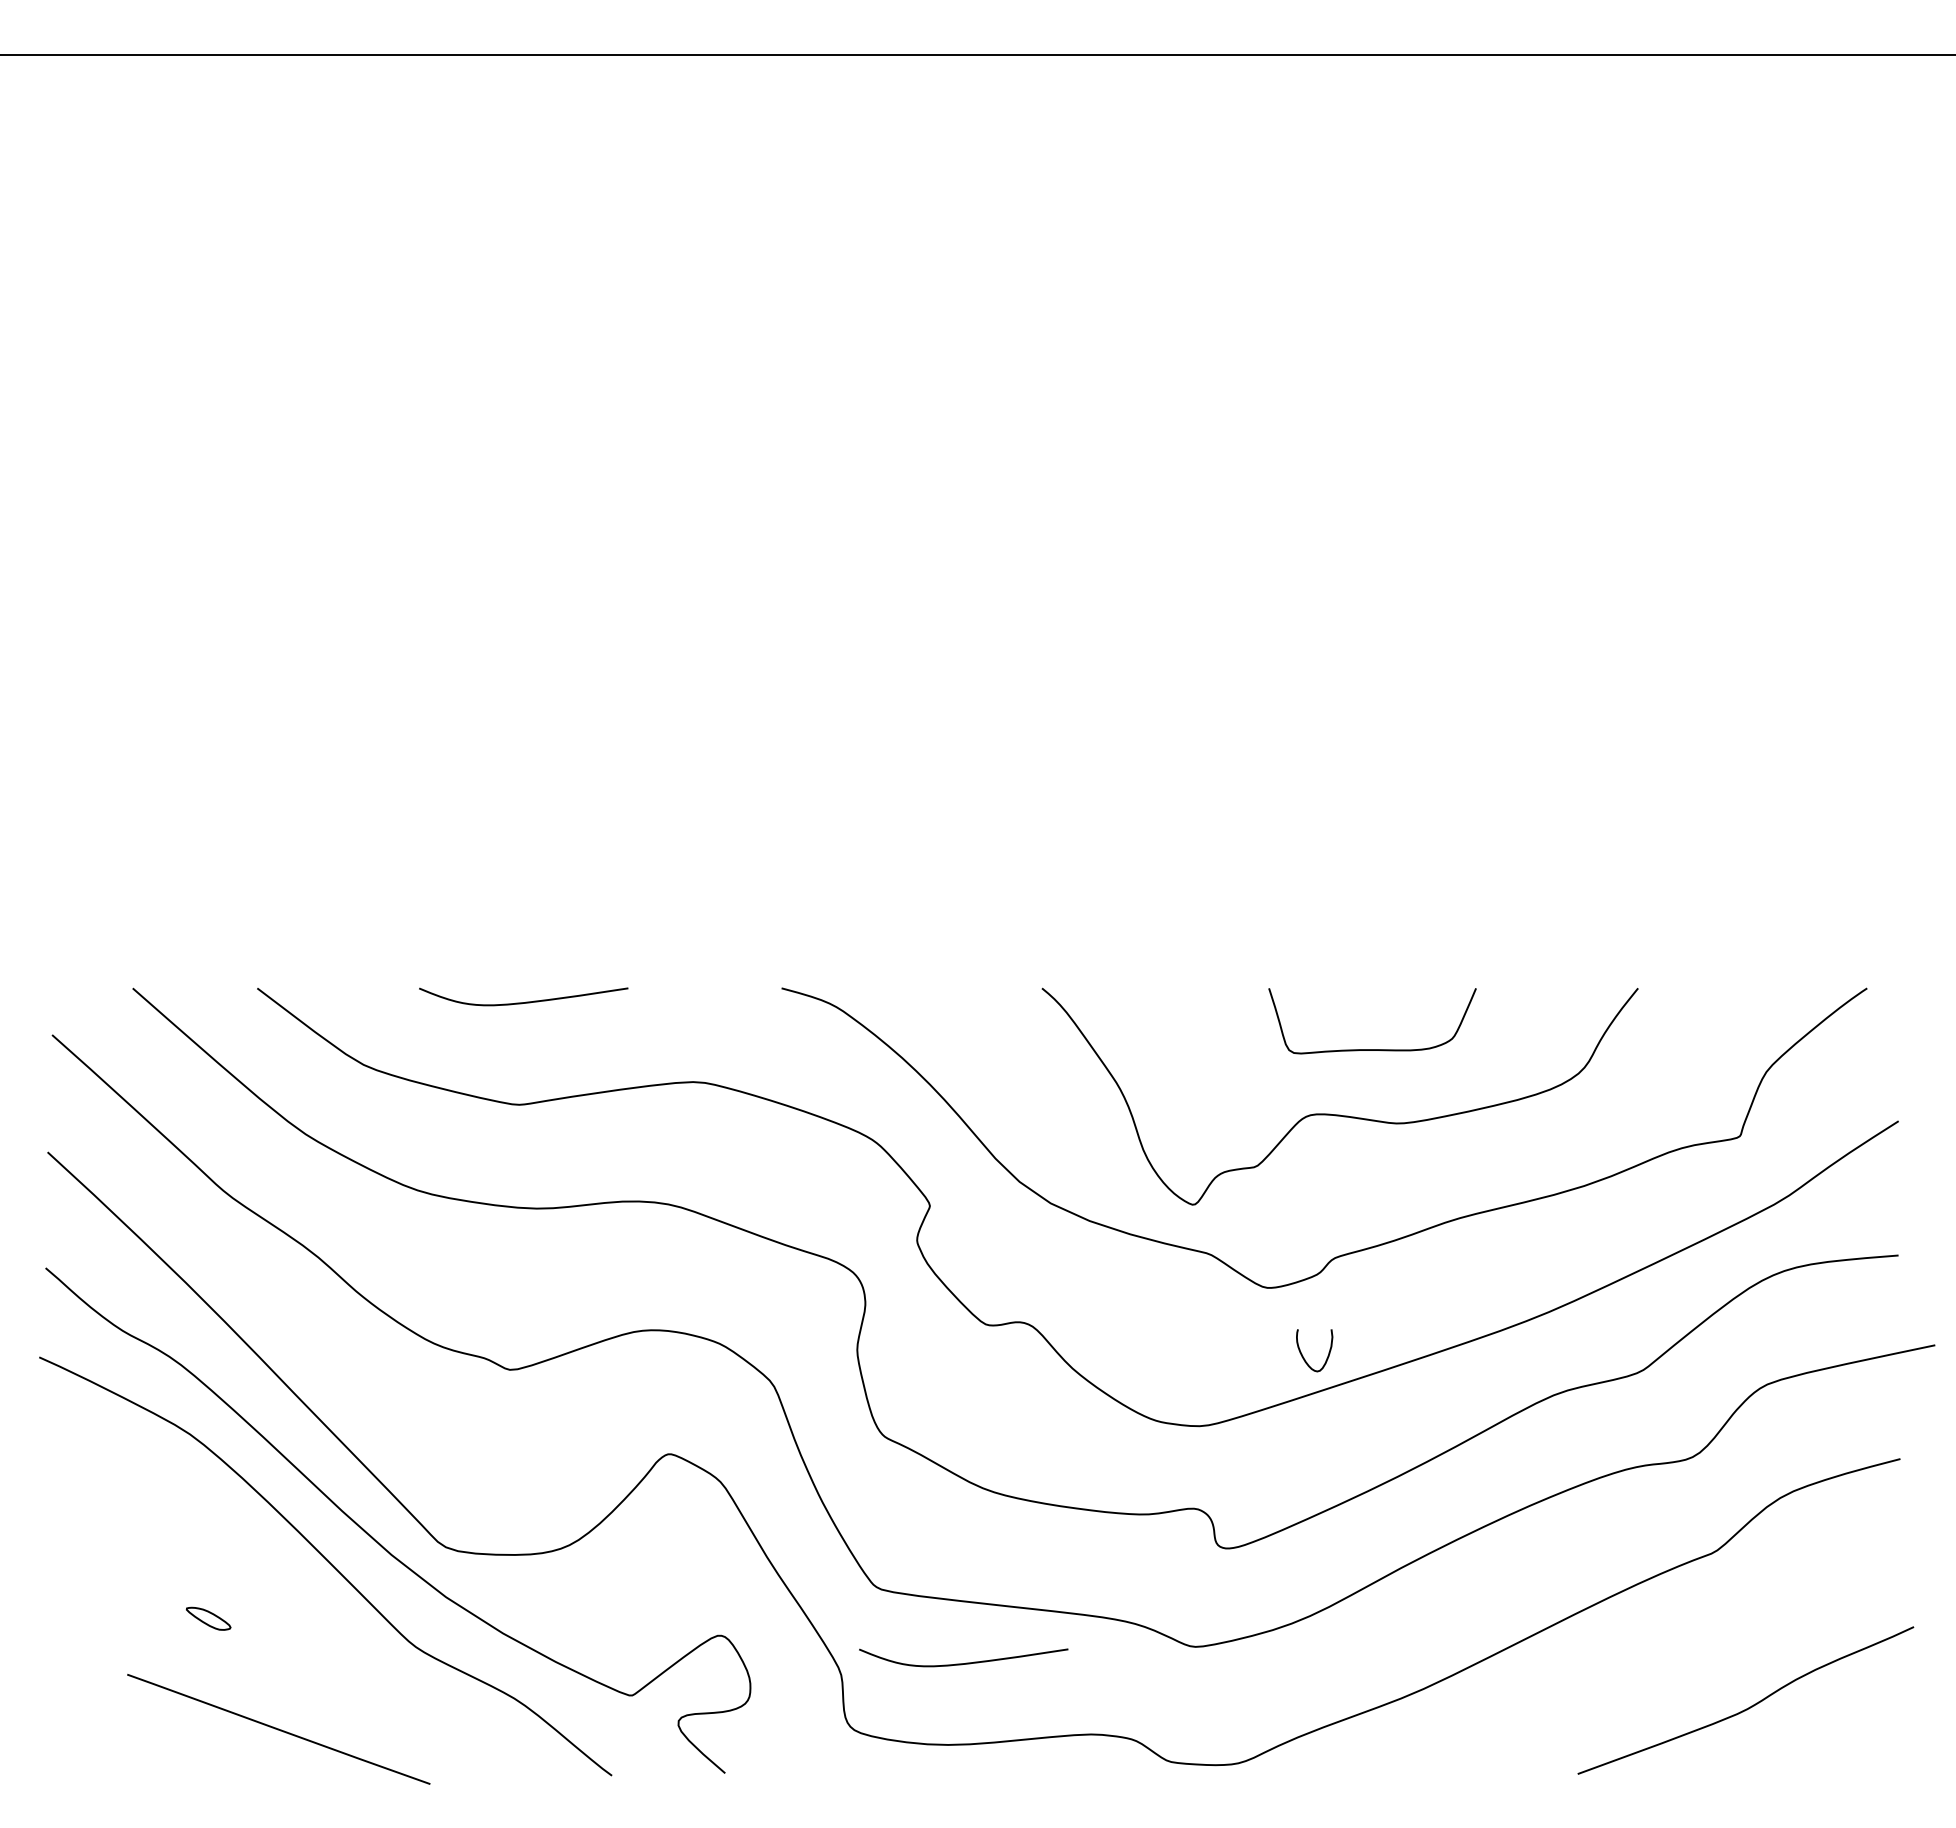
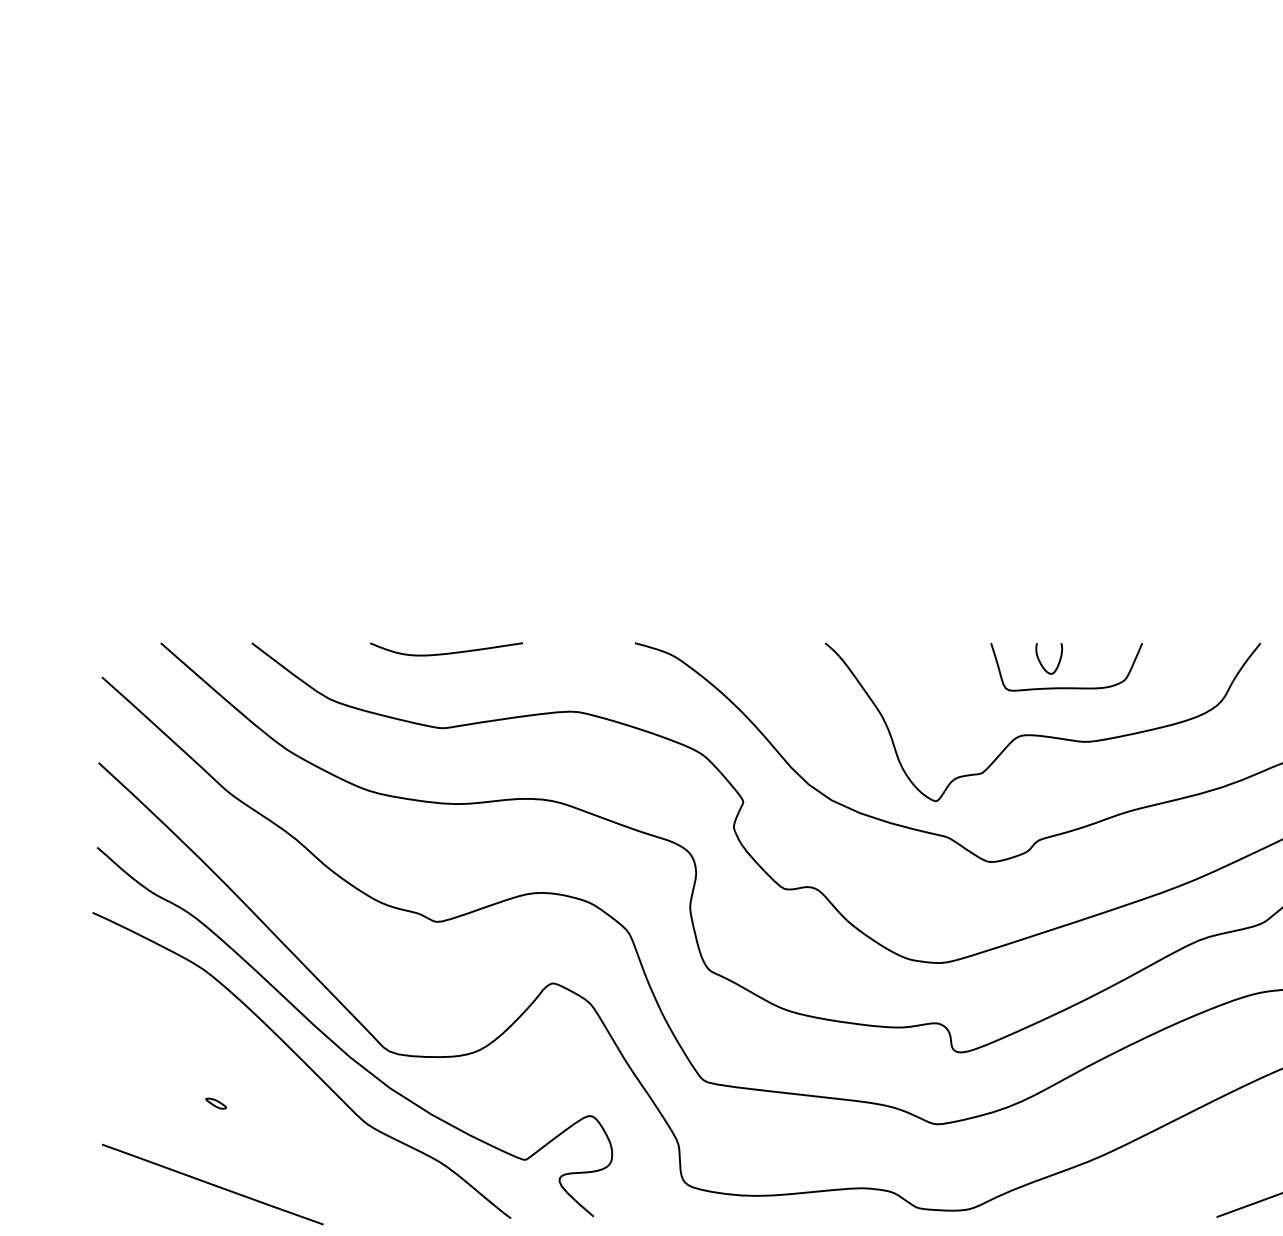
curve: (1304, 1357) -> (1041, 663), moved
part: (207, 1618) -> (215, 1103), size x0.62
curve: (966, 1662) -> (770, 1135), removed
line: (278, 1729) -> (212, 1184), moved

